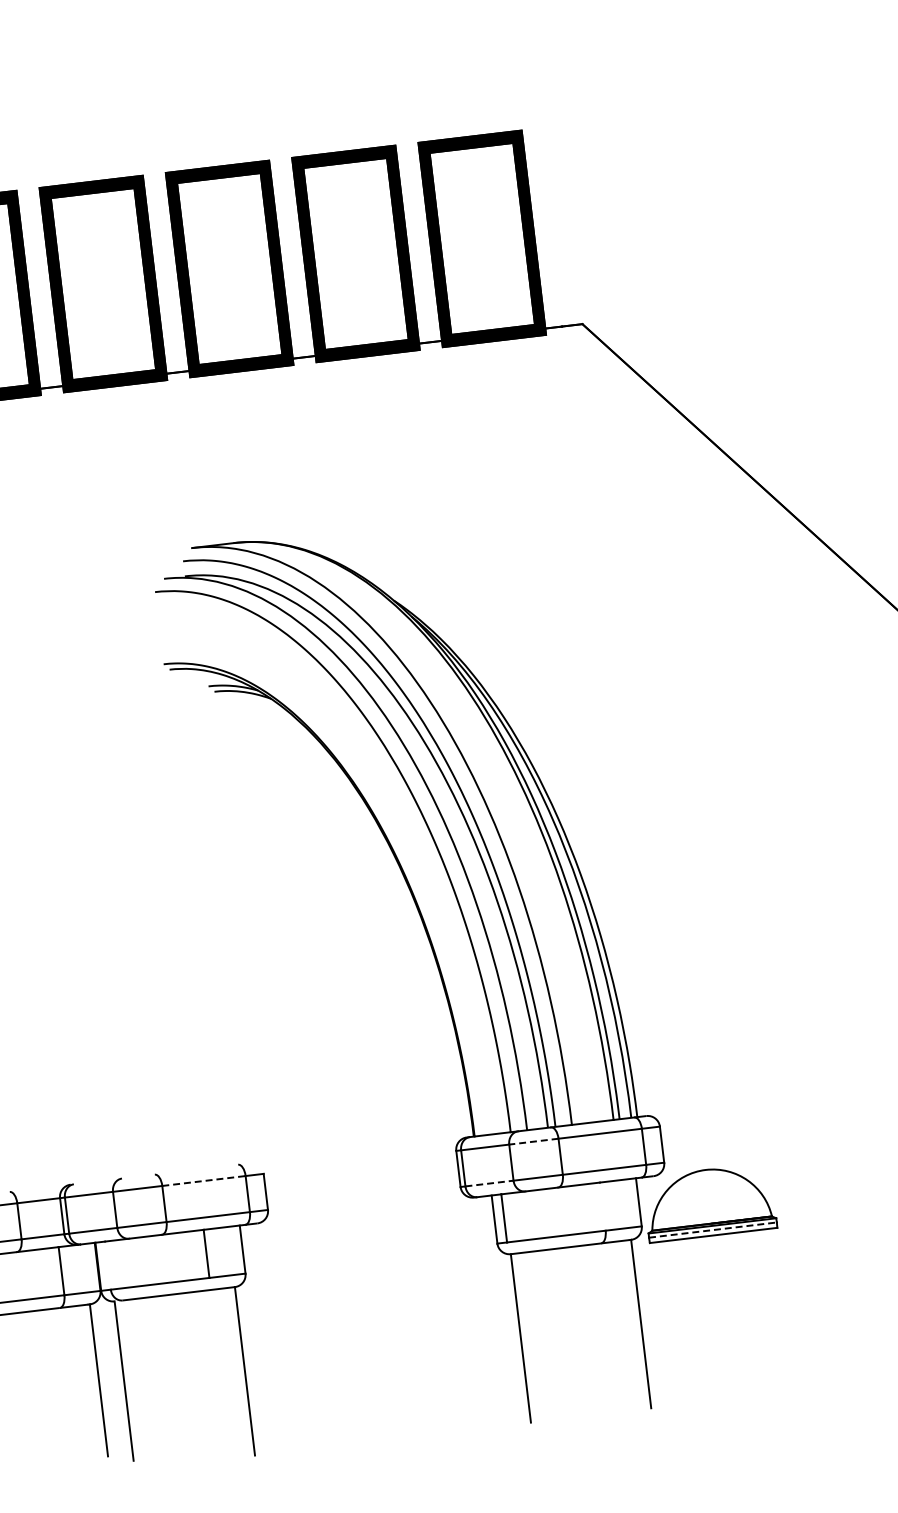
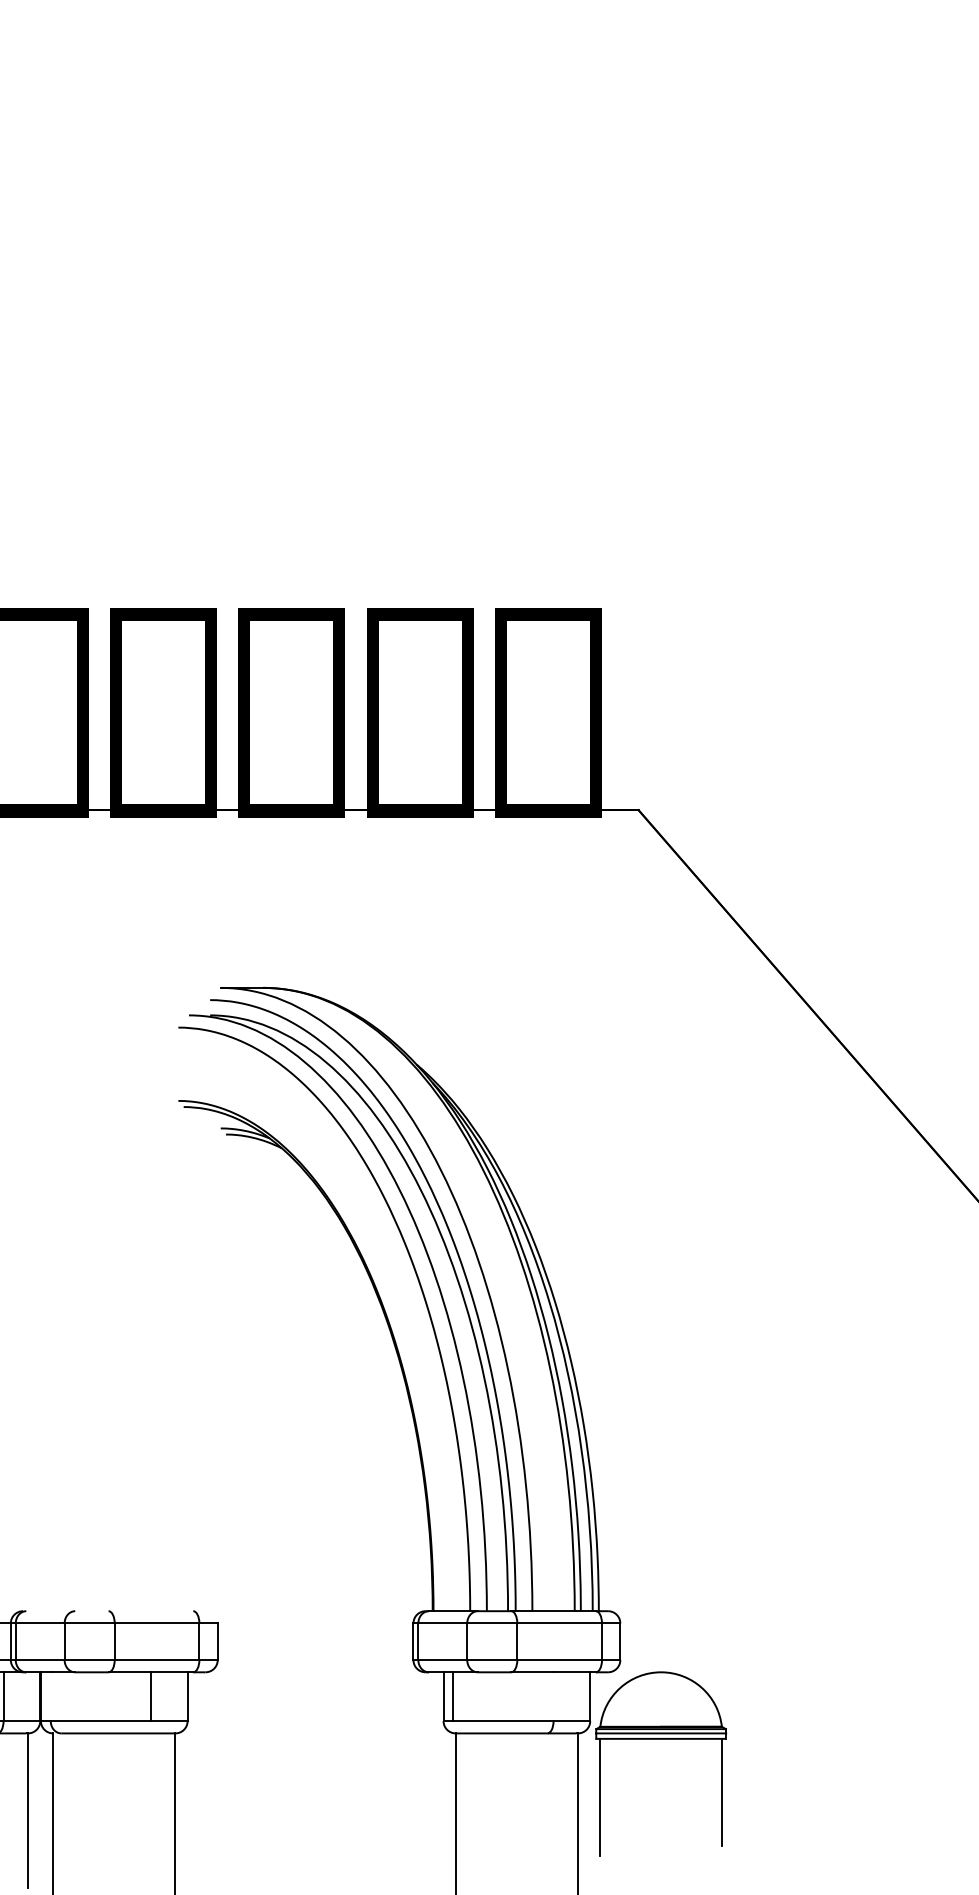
line: (533, 1141) -> (491, 1623), dashed -> solid
line: (204, 1181) -> (157, 1623), dashed -> solid
line: (490, 1183) -> (443, 1660), dashed -> solid
line: (713, 1230) -> (661, 1733), dashed -> solid
line: (780, 1281) -> (722, 1792), added
line: (660, 1299) -> (600, 1796), added

